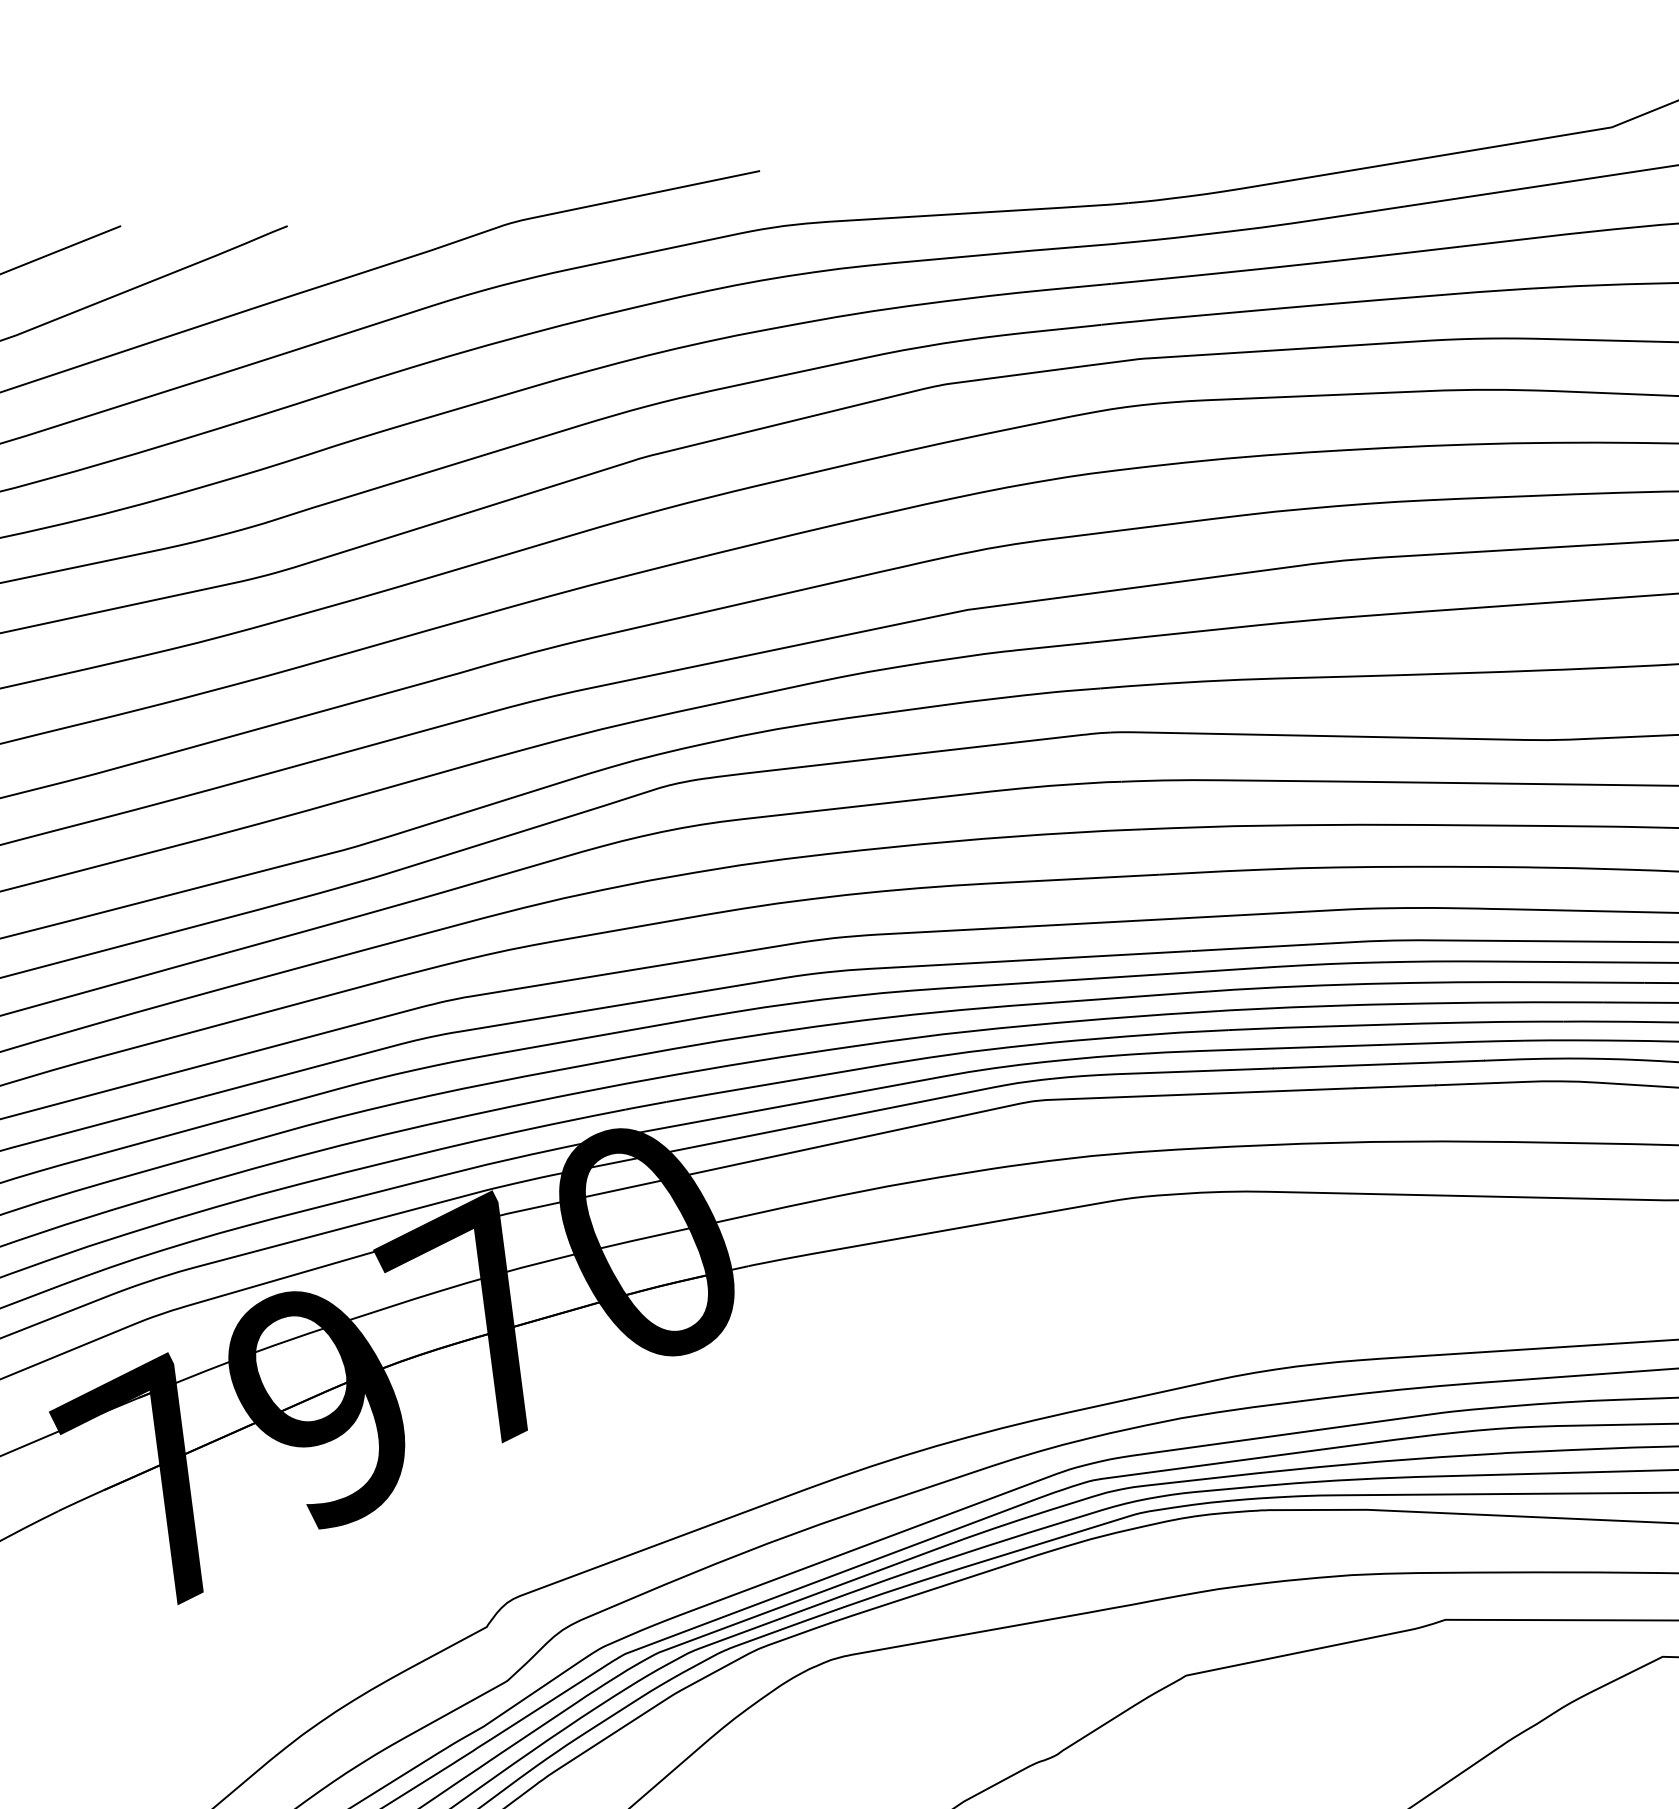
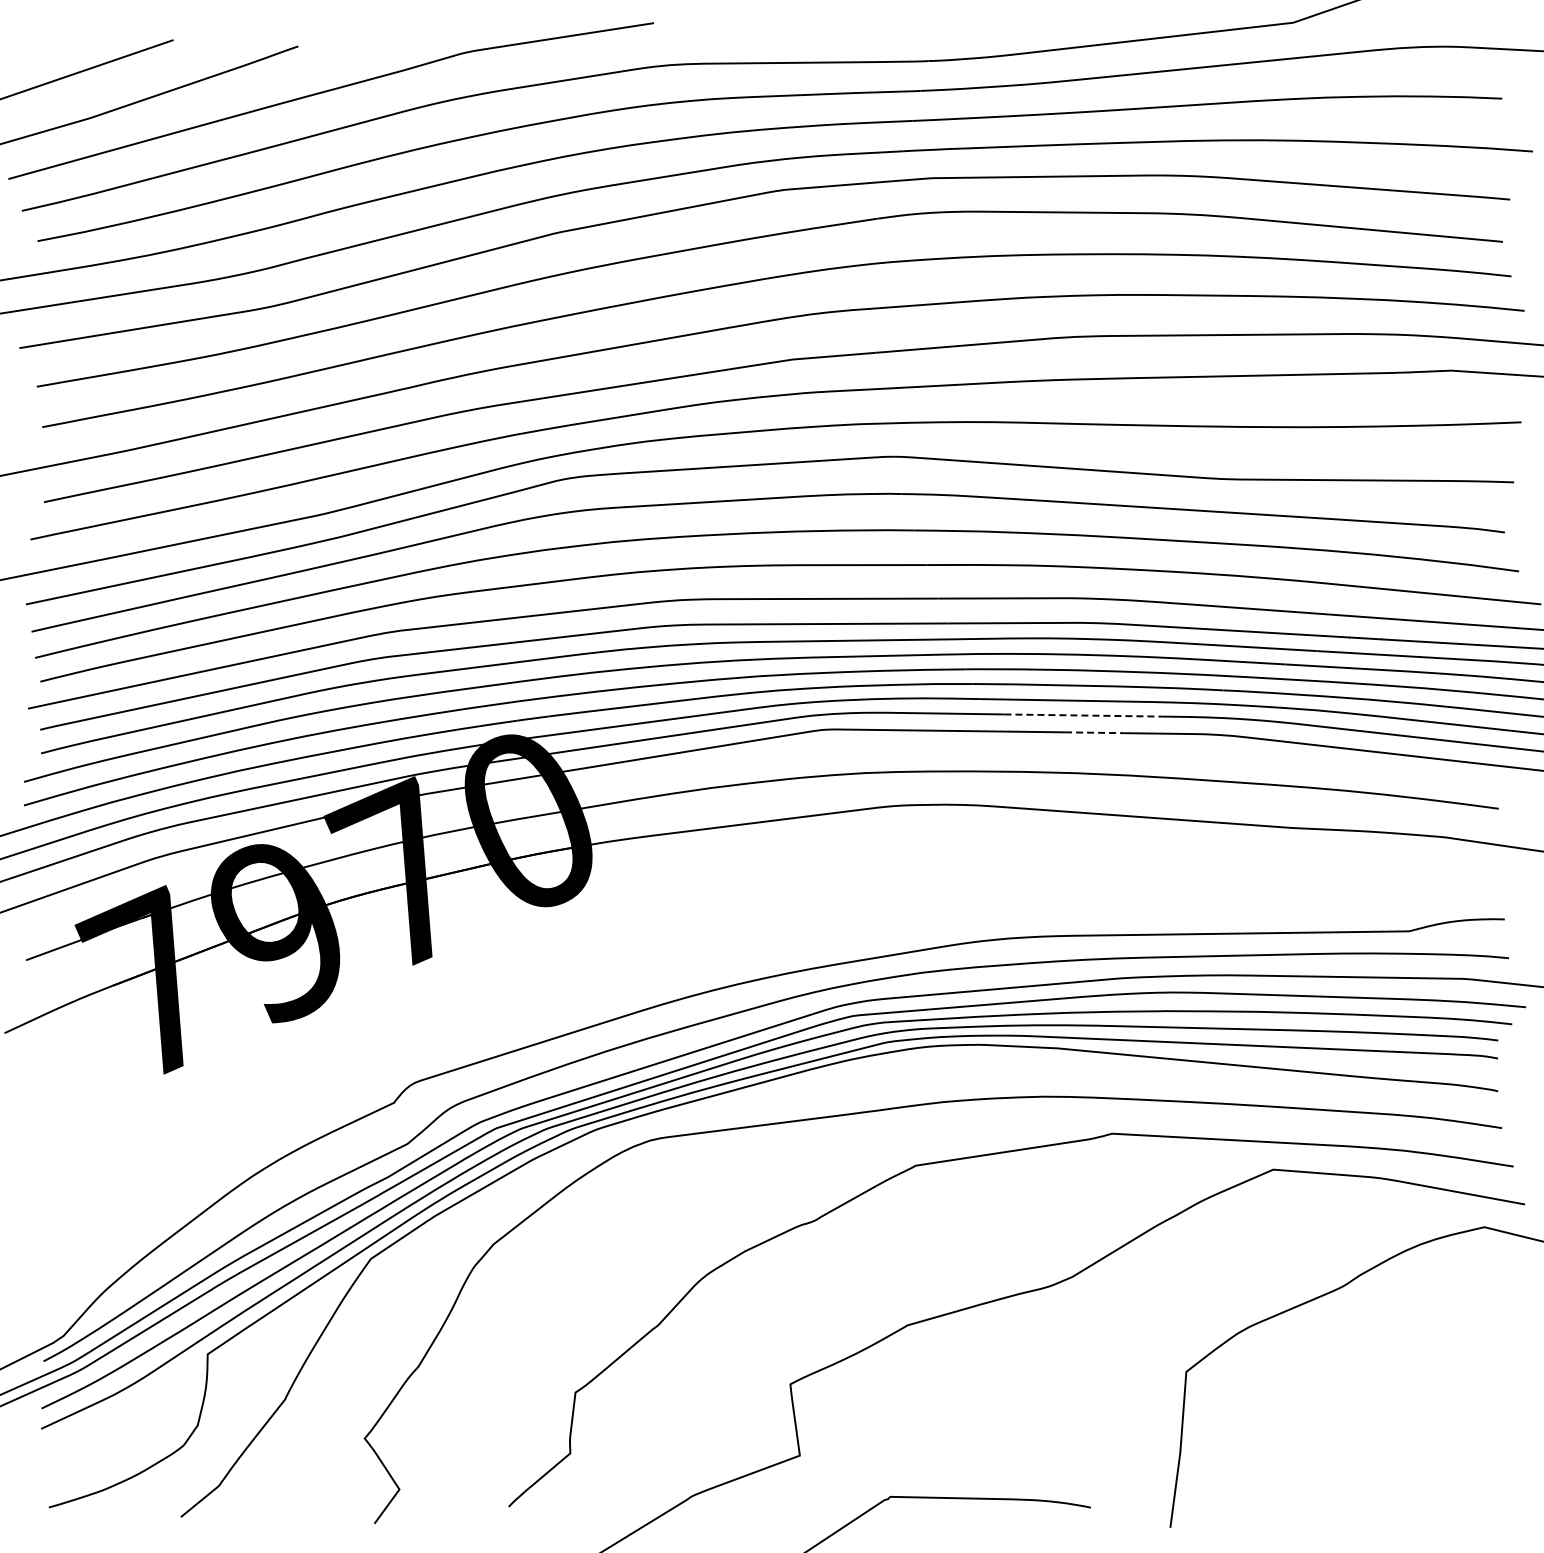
line: (1379, 1064) -> (1083, 715), solid -> dashed
line: (1394, 1086) -> (1094, 732), solid -> dashed

